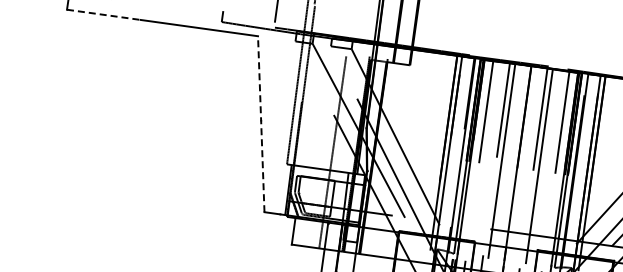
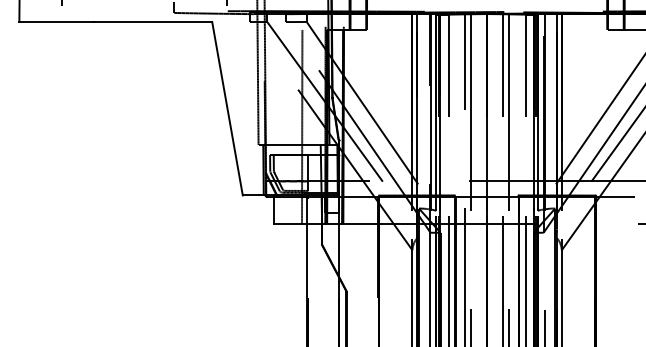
line: (104, 15) -> (57, 22), dashed -> solid
line: (261, 123) -> (227, 108), dashed -> solid

